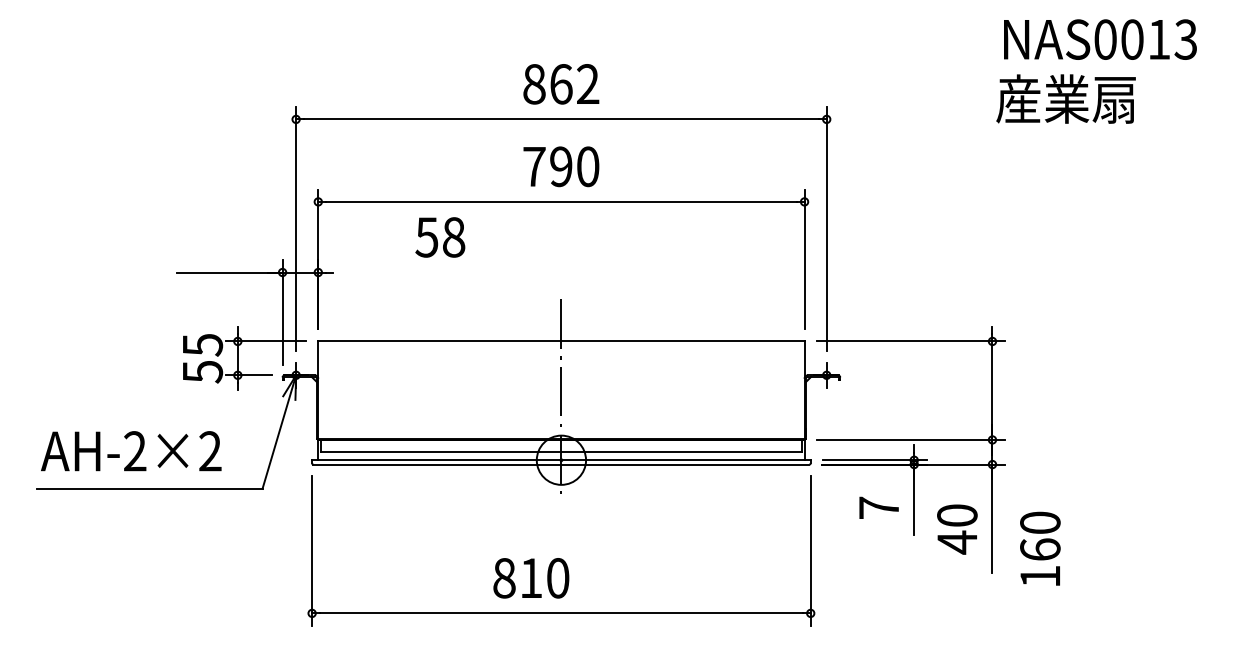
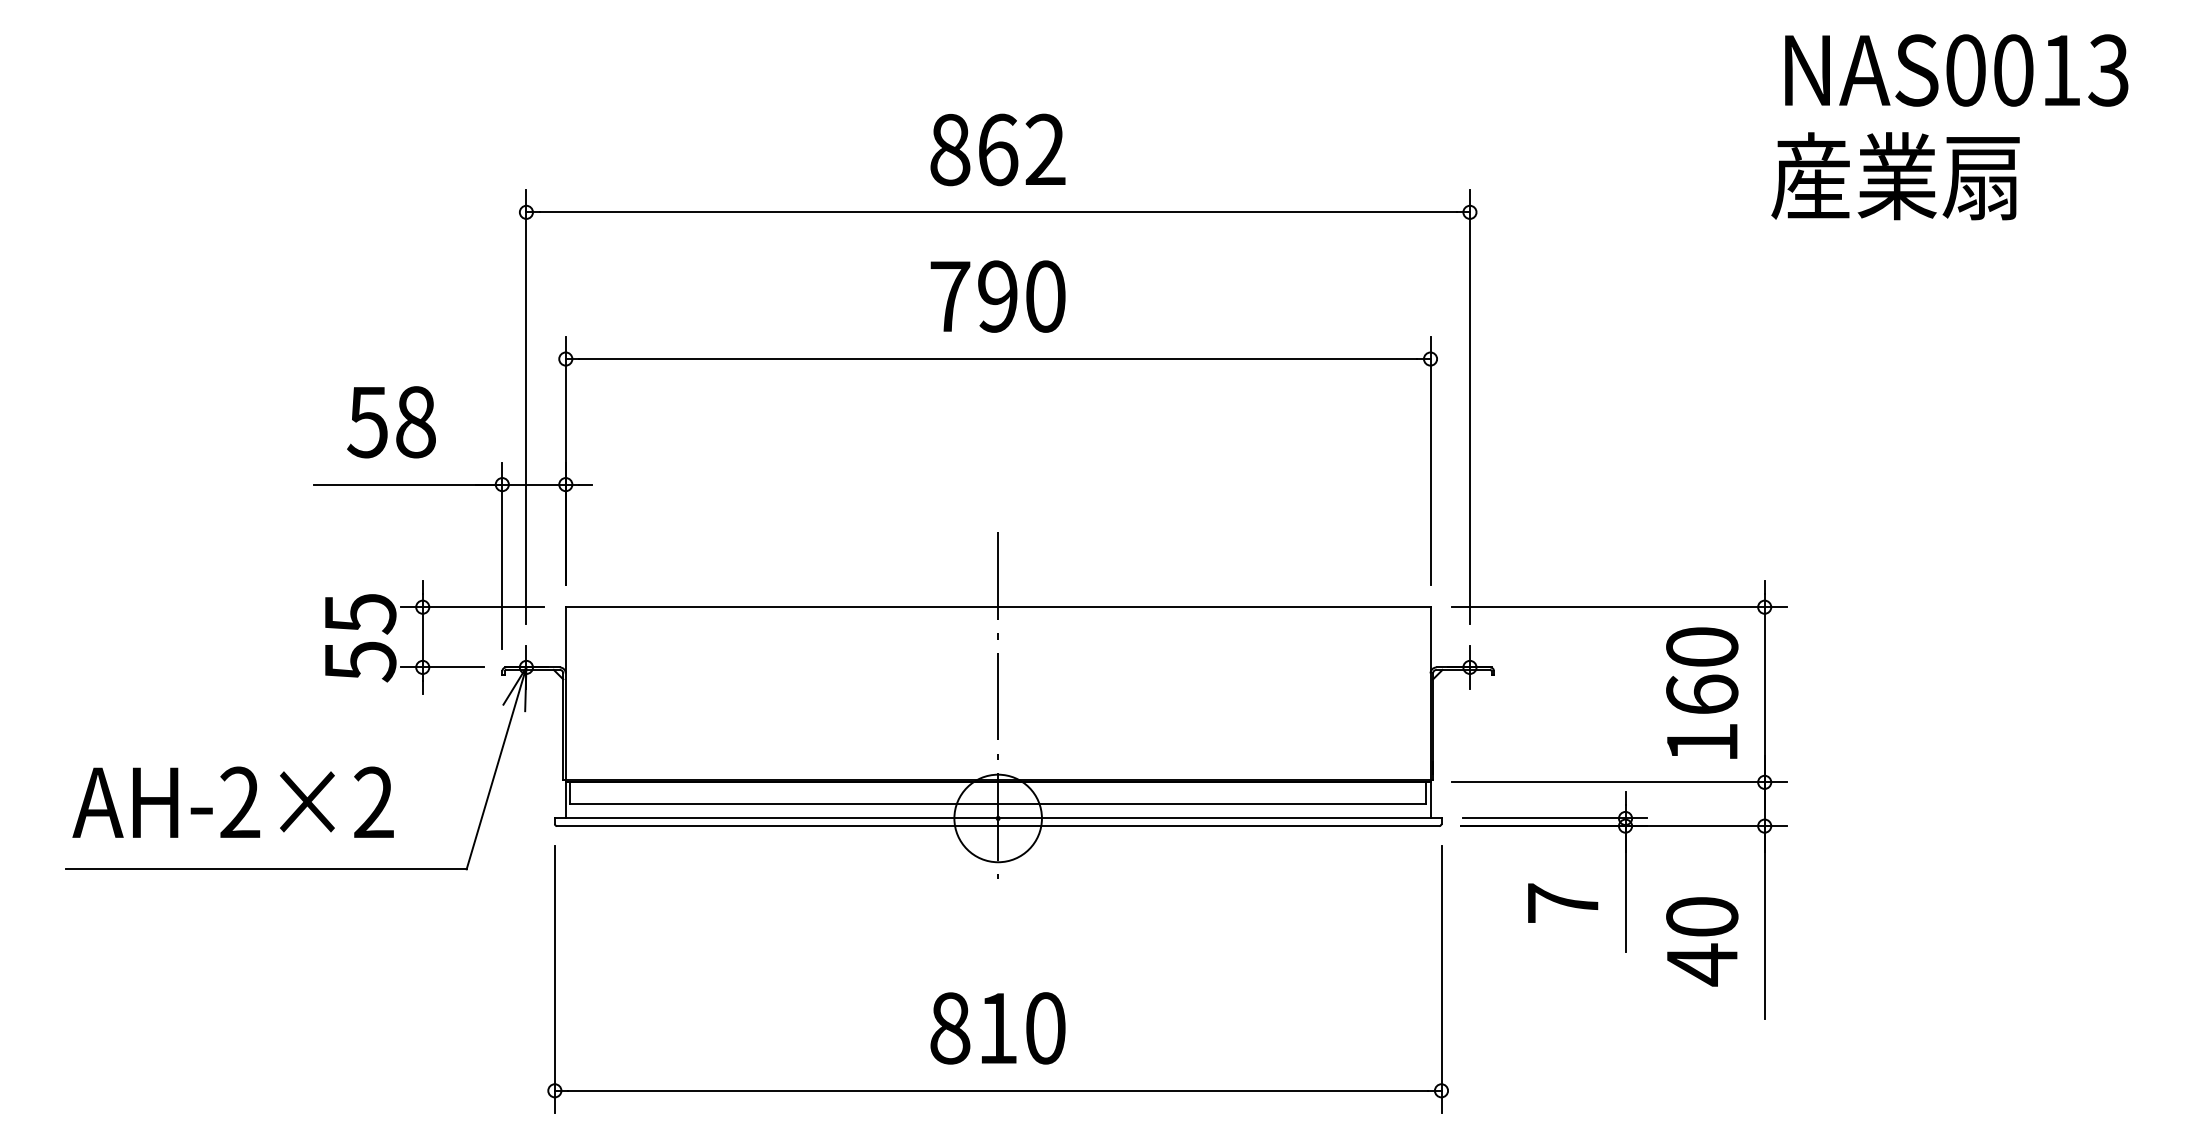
text: (440, 237) -> (391, 422), moved
text: (1040, 548) -> (1702, 692), moved
text: (531, 578) -> (998, 1028), moved

